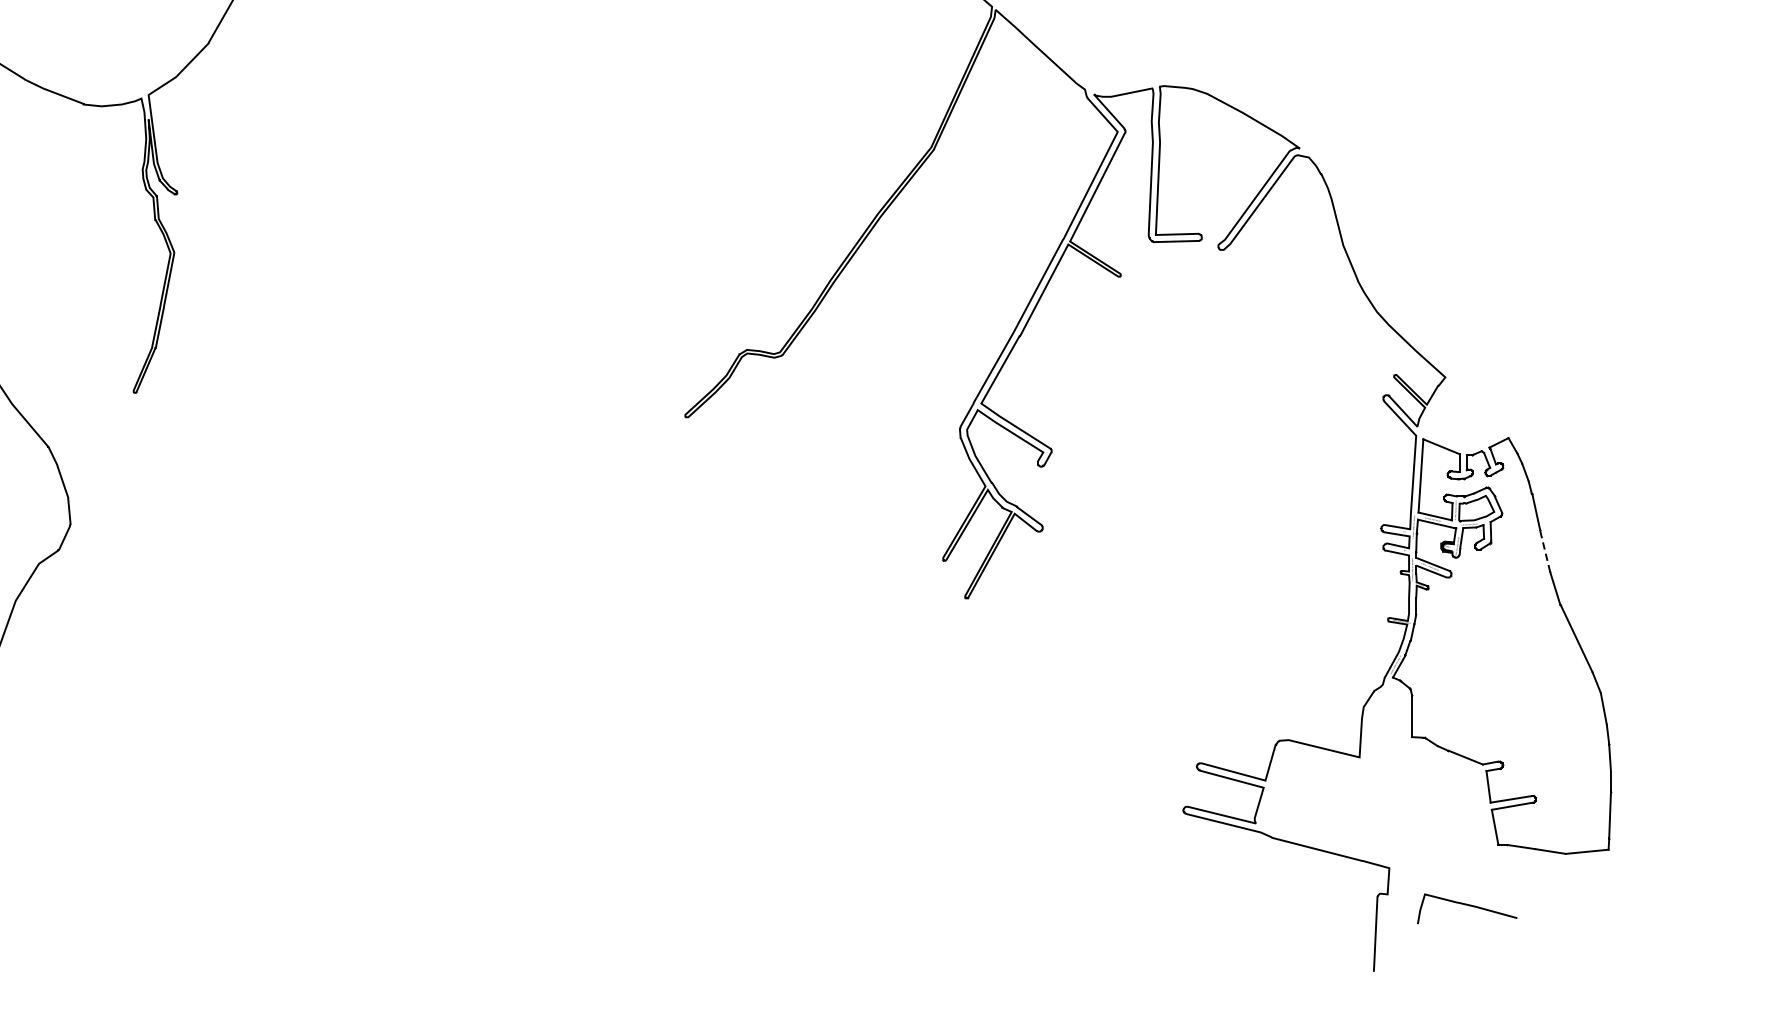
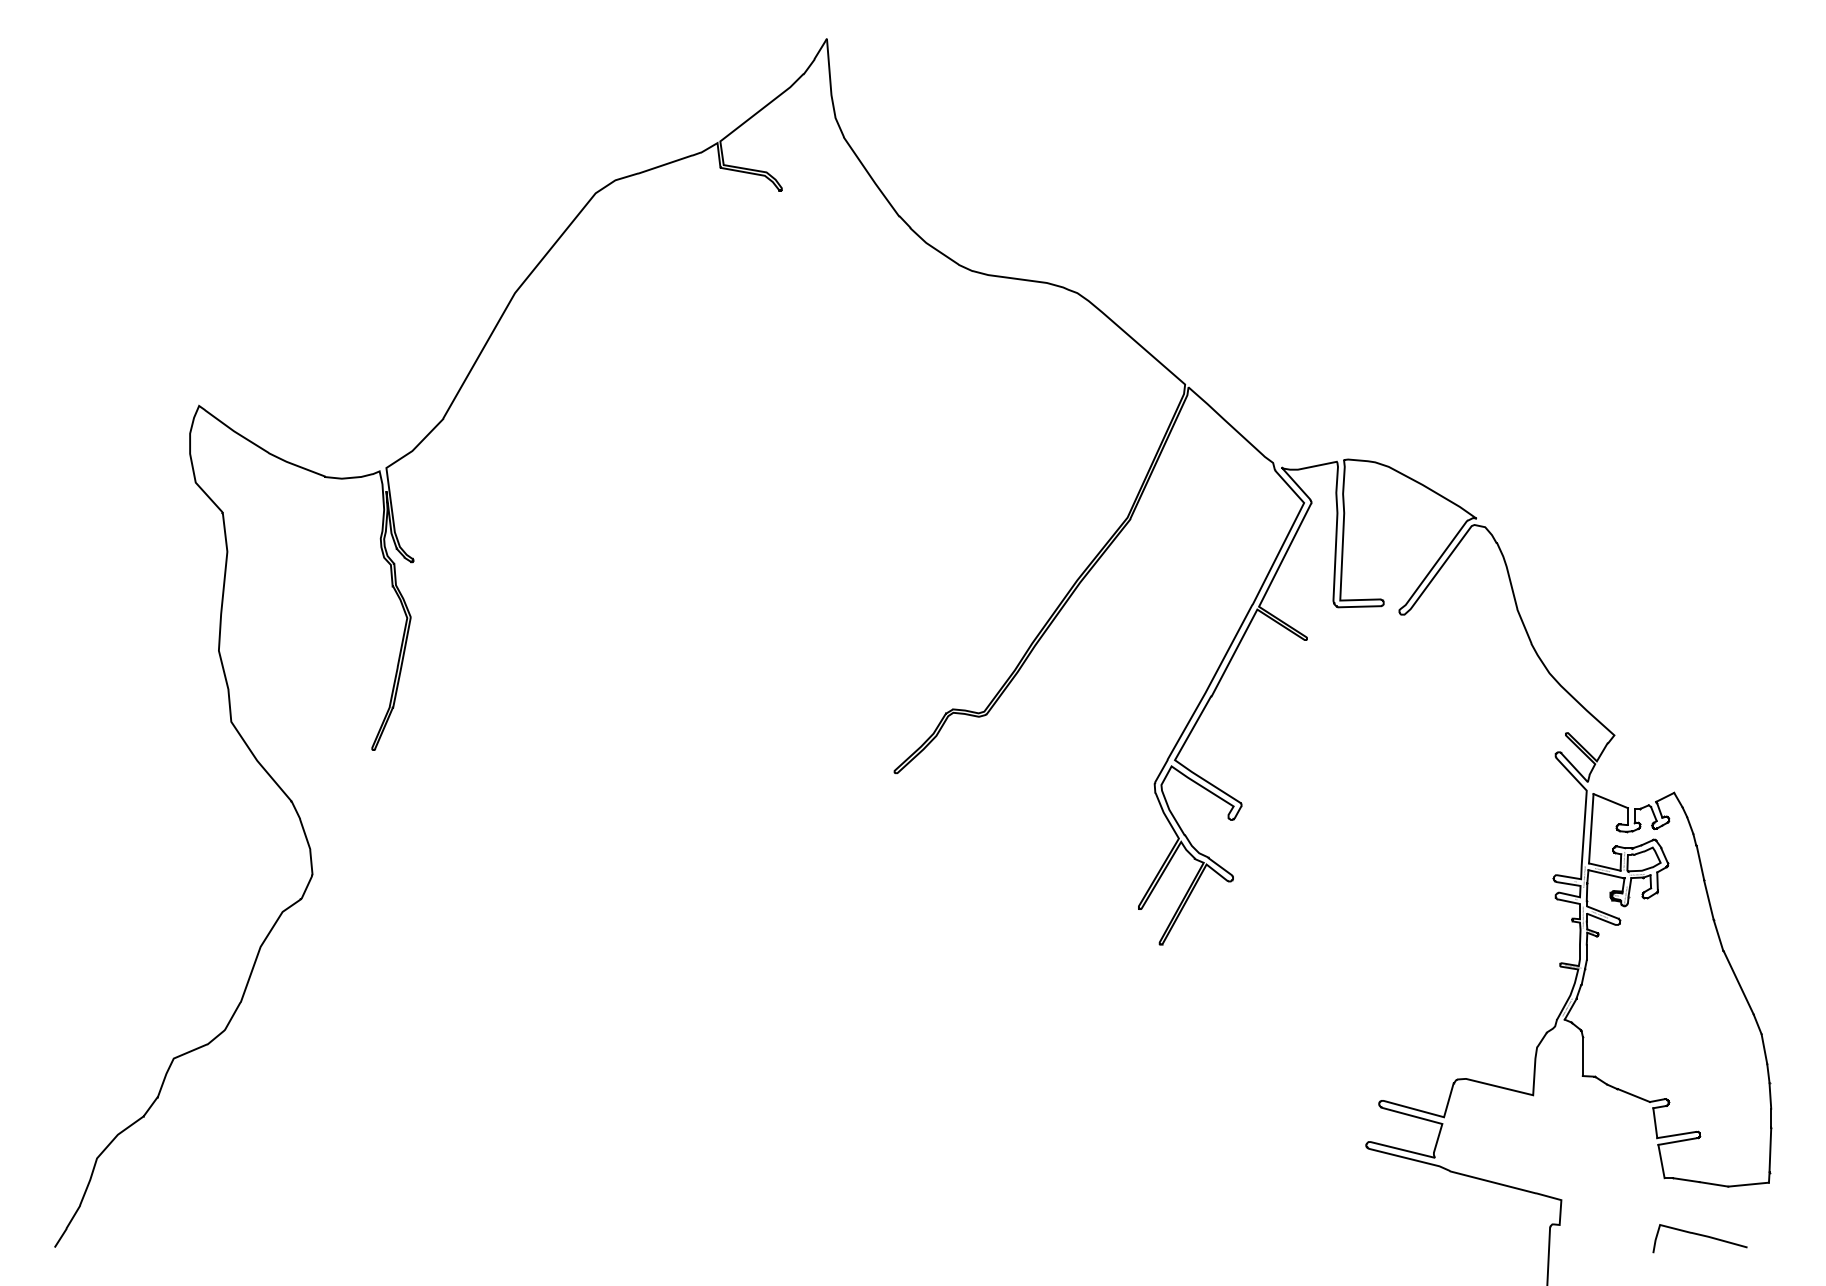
line: (1544, 550) -> (1708, 899), dashed -> solid
curve: (1468, 906) -> (1701, 1236), moved

